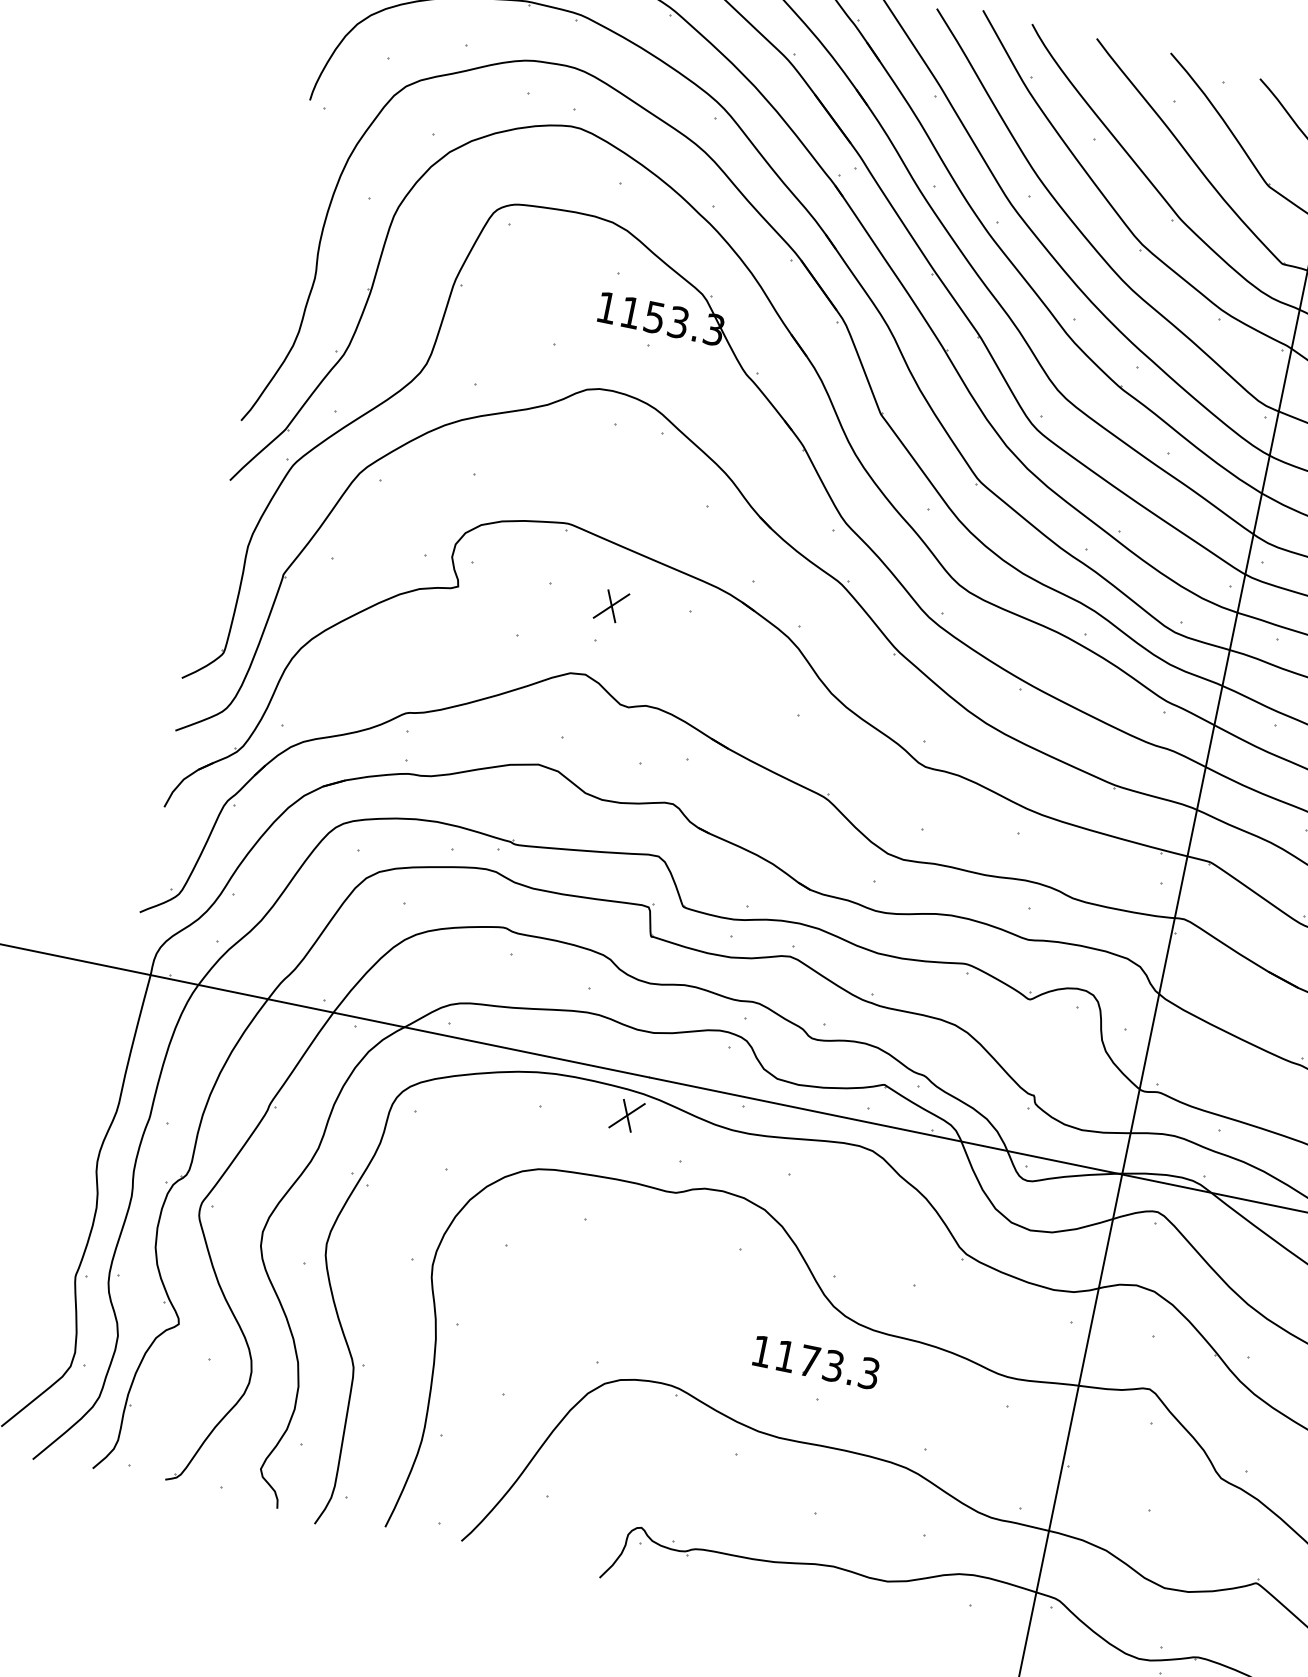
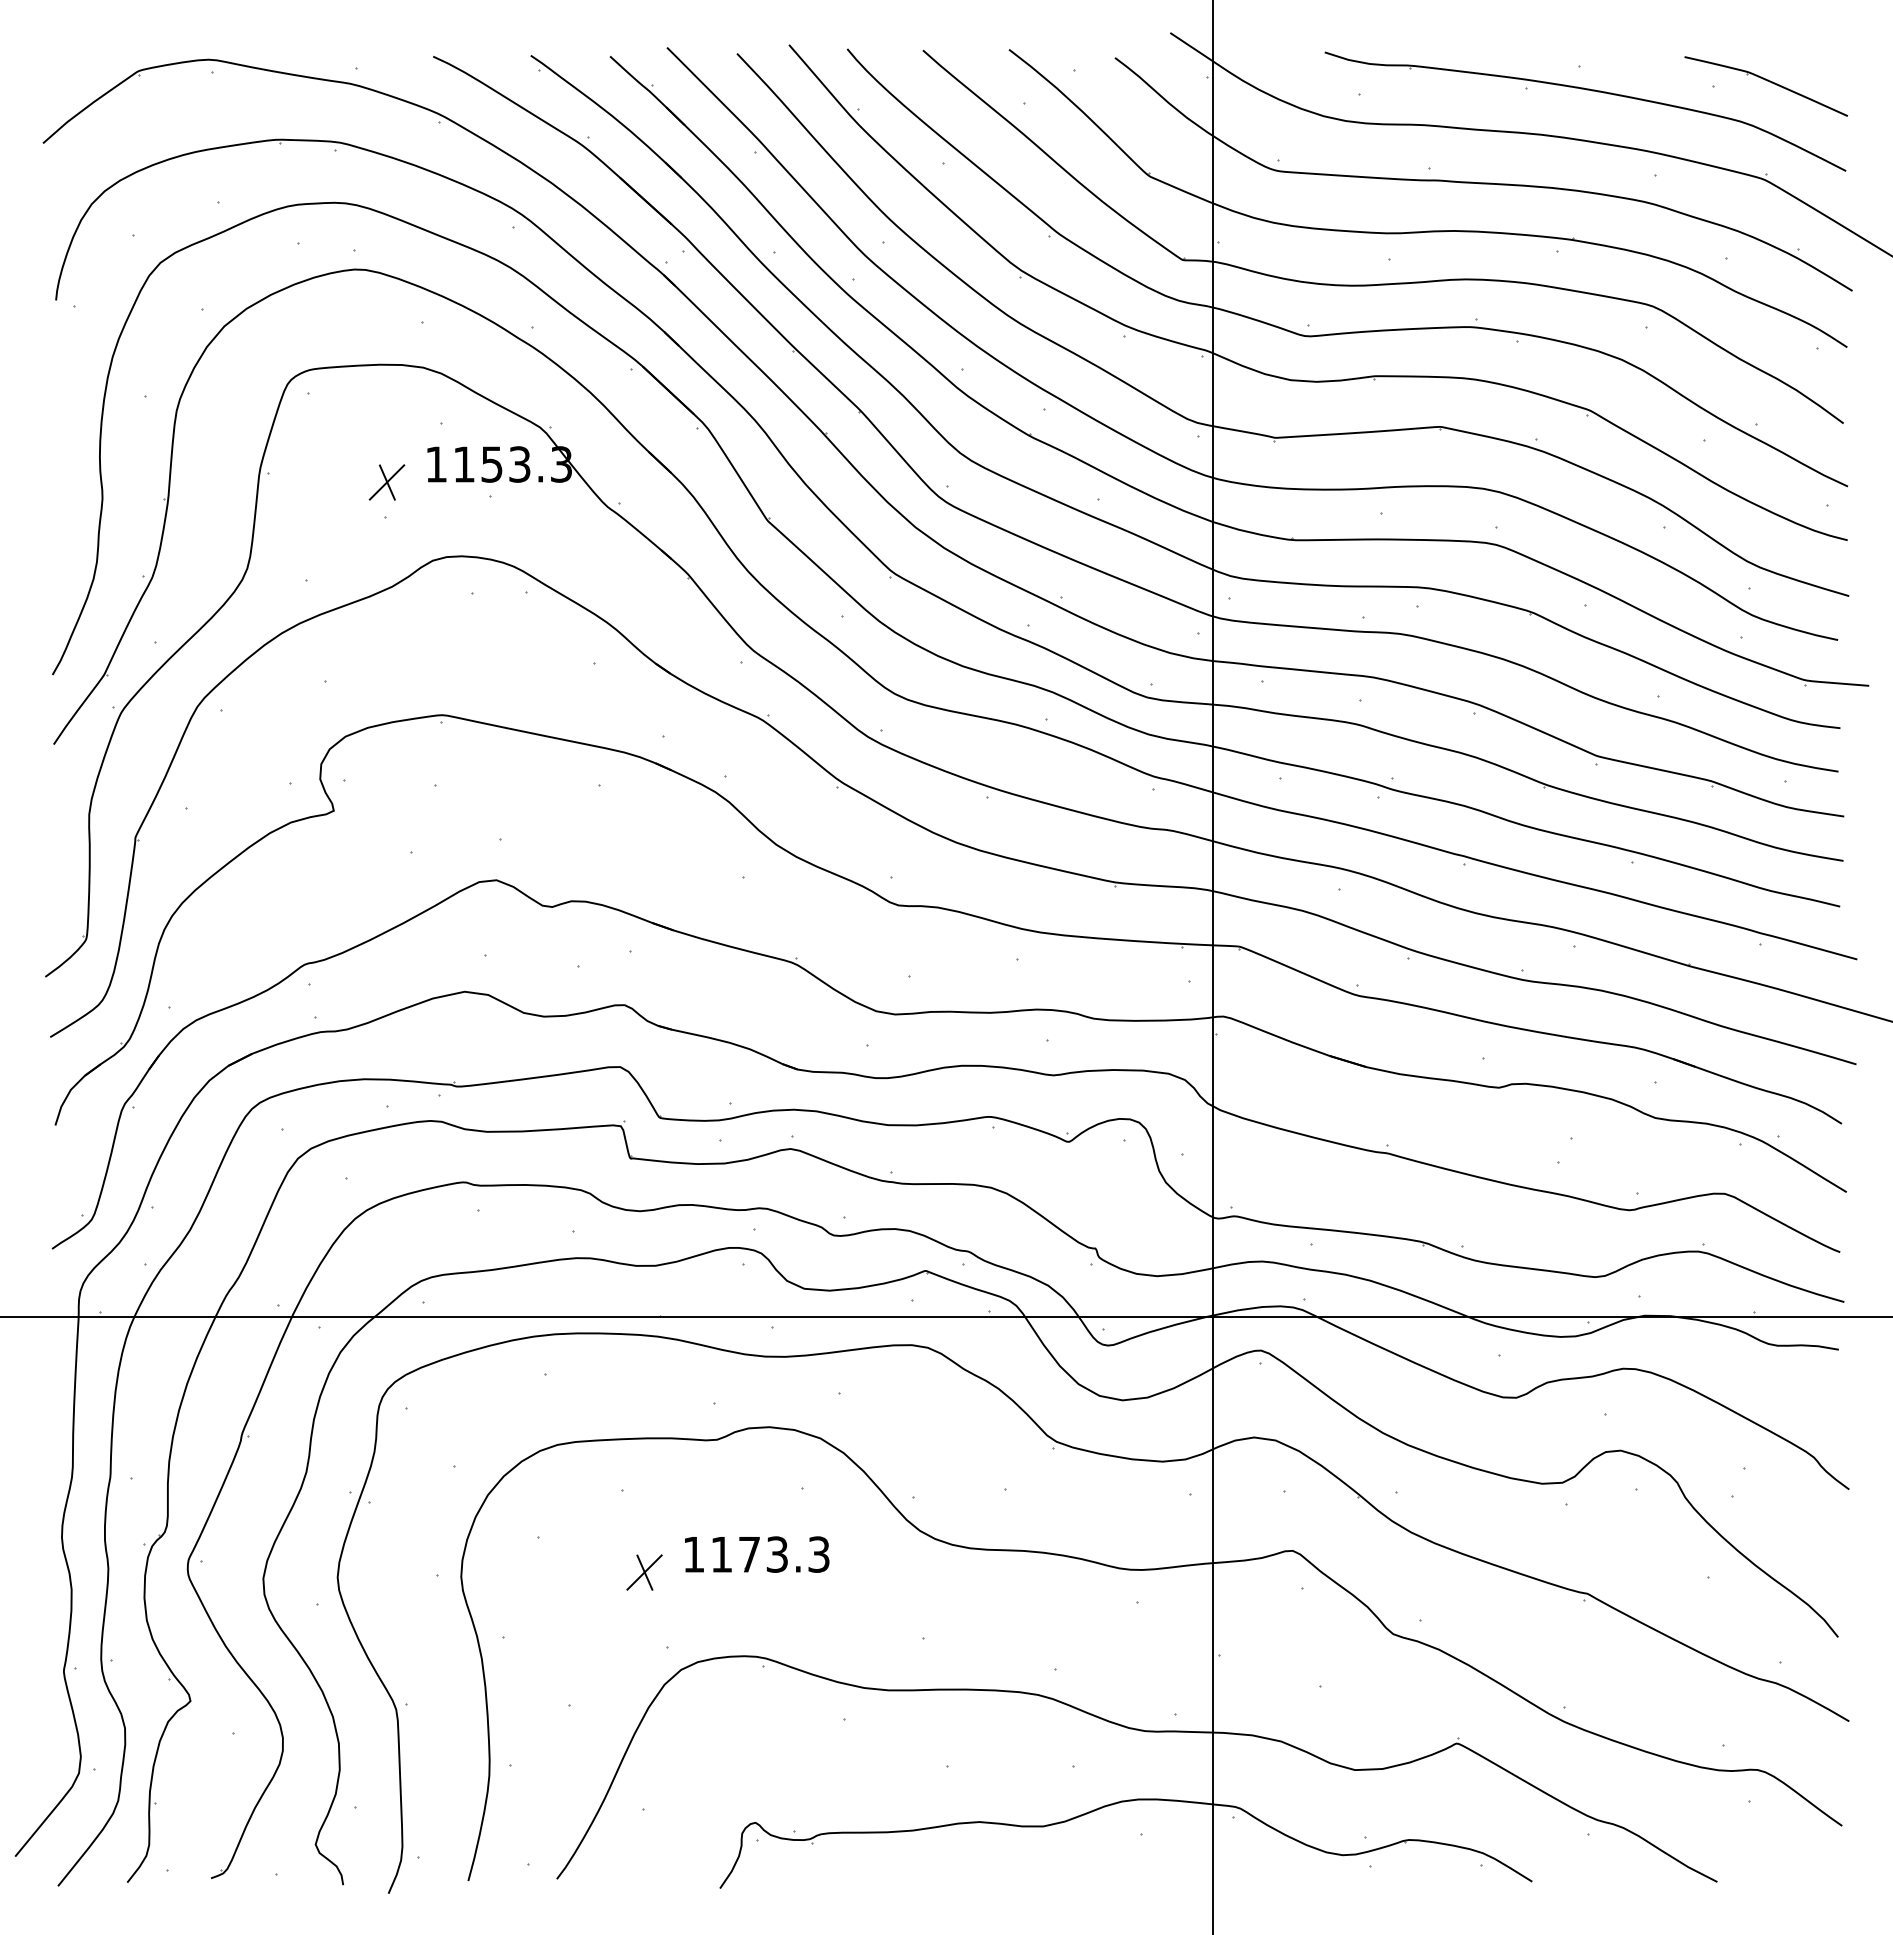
part: (611, 606) -> (386, 482), moved
part: (627, 1115) -> (644, 1572), moved
part: (816, 1362) -> (757, 1554), moved

